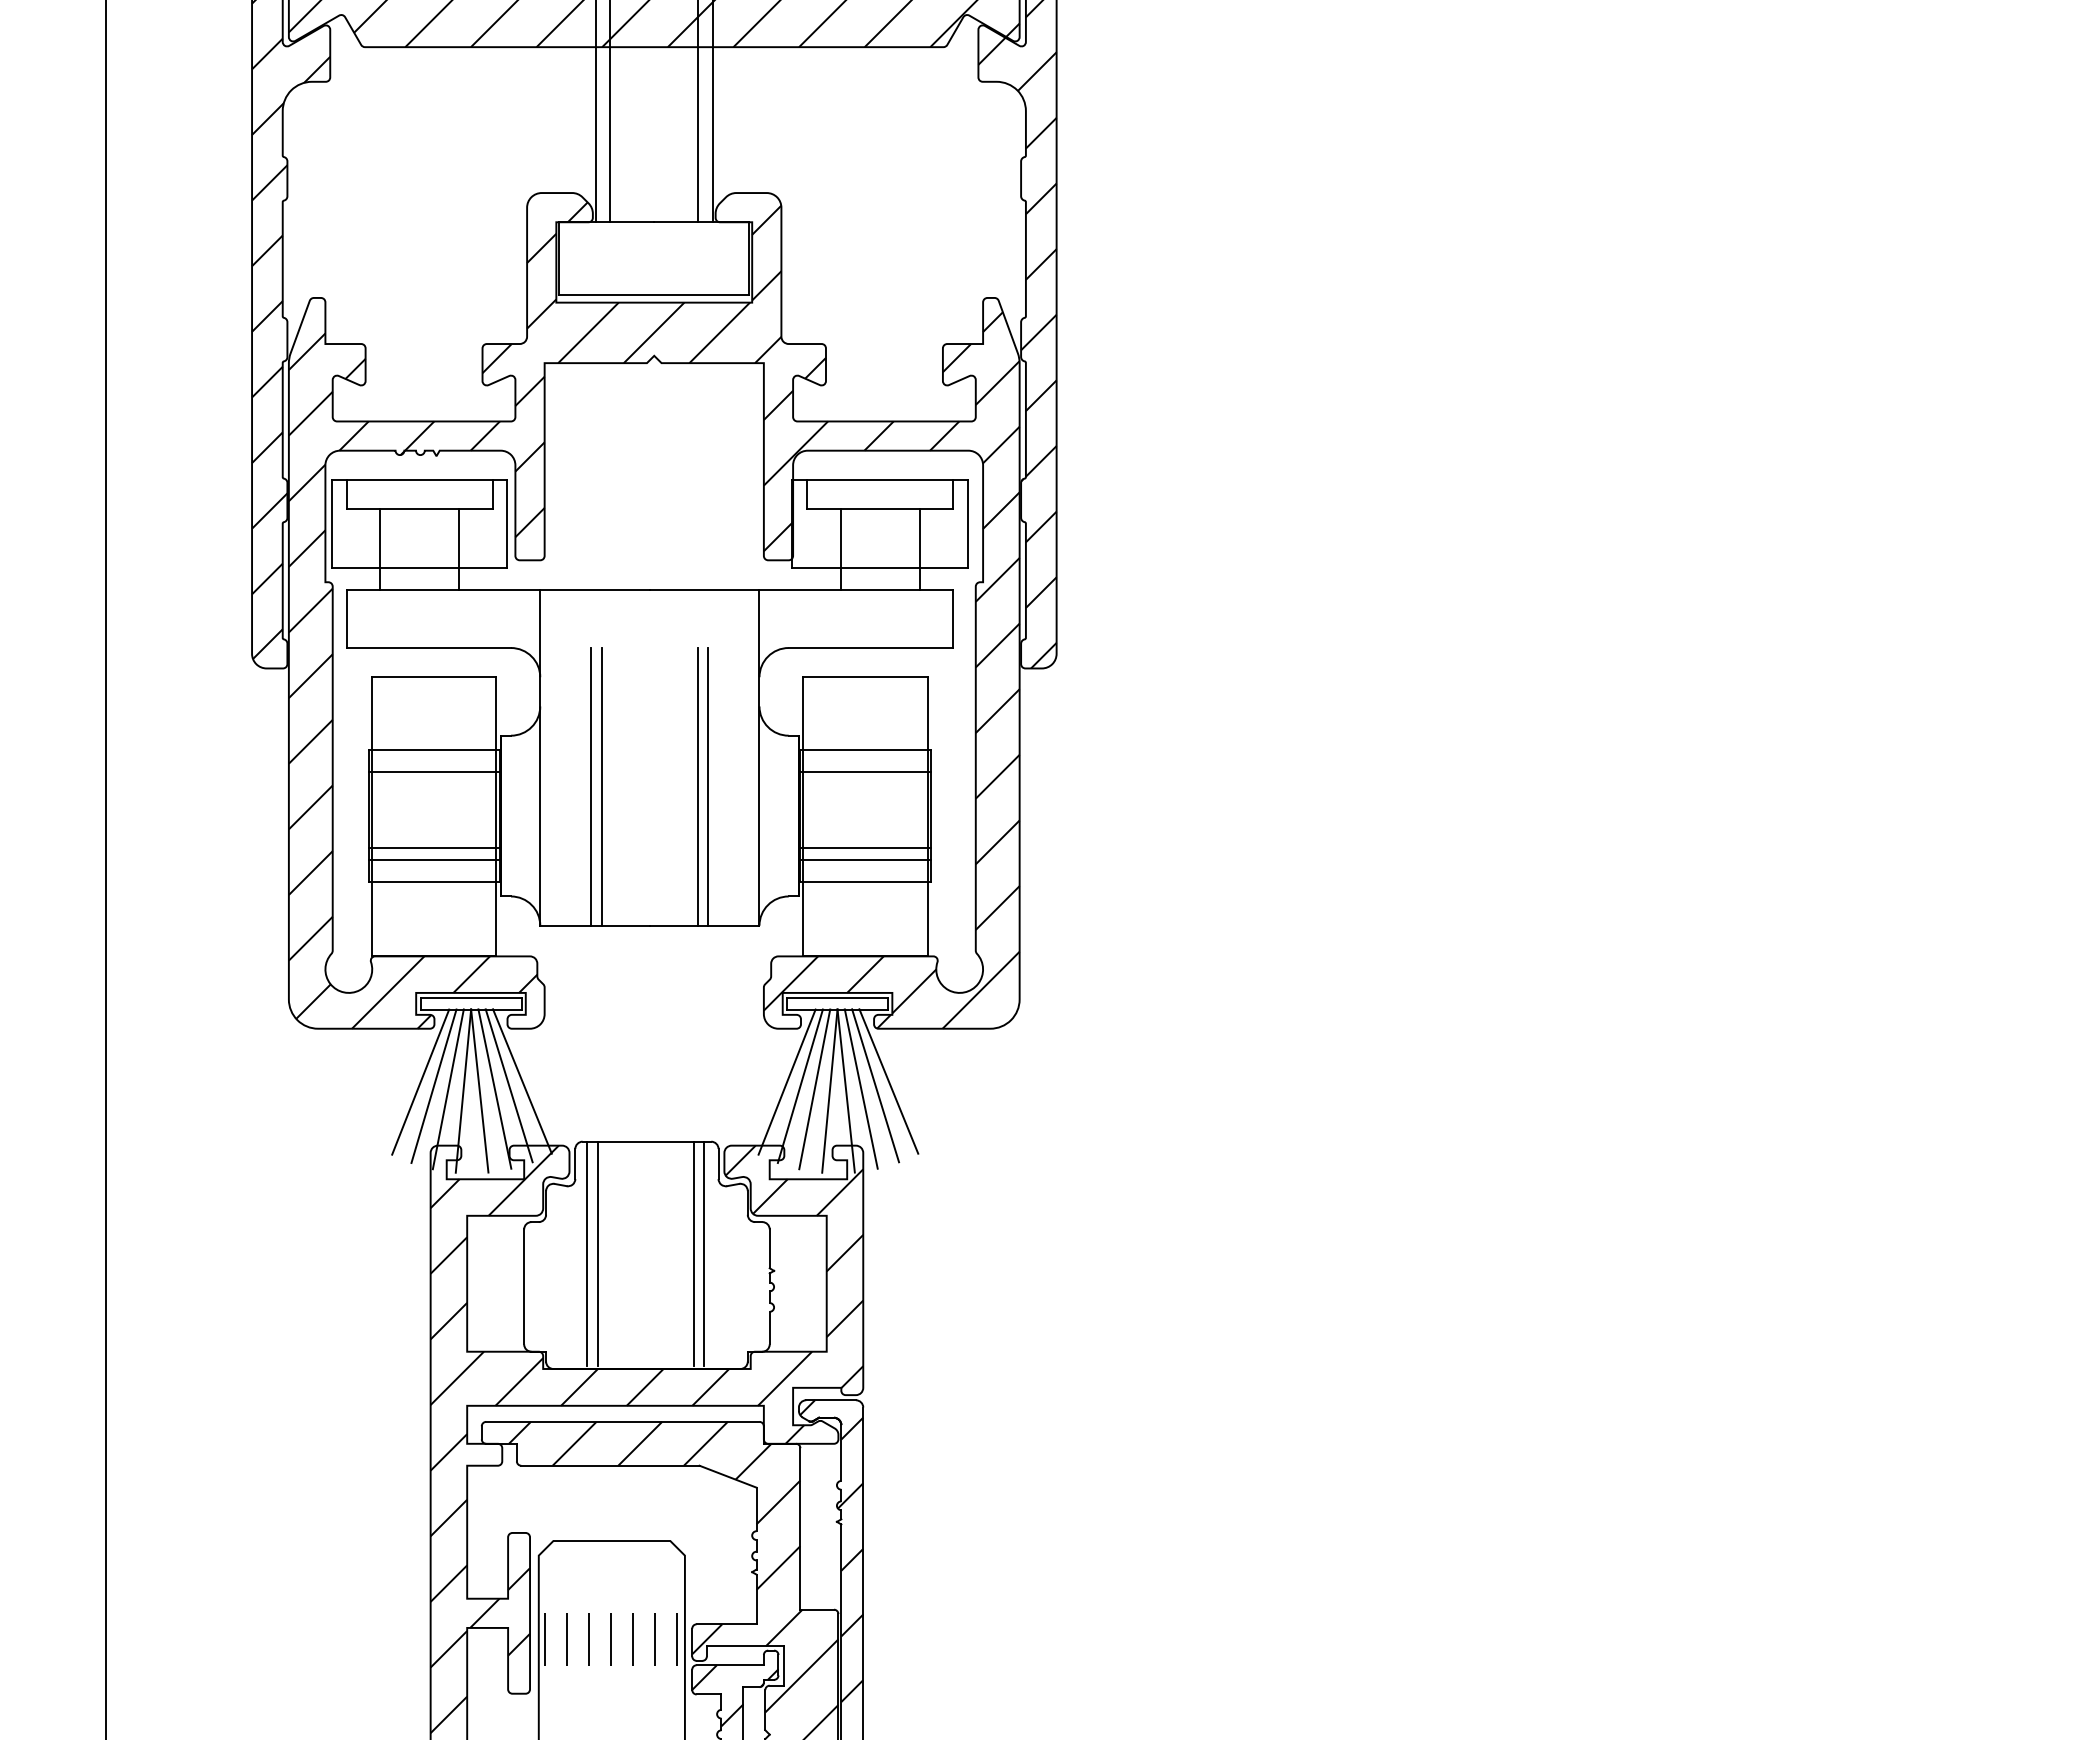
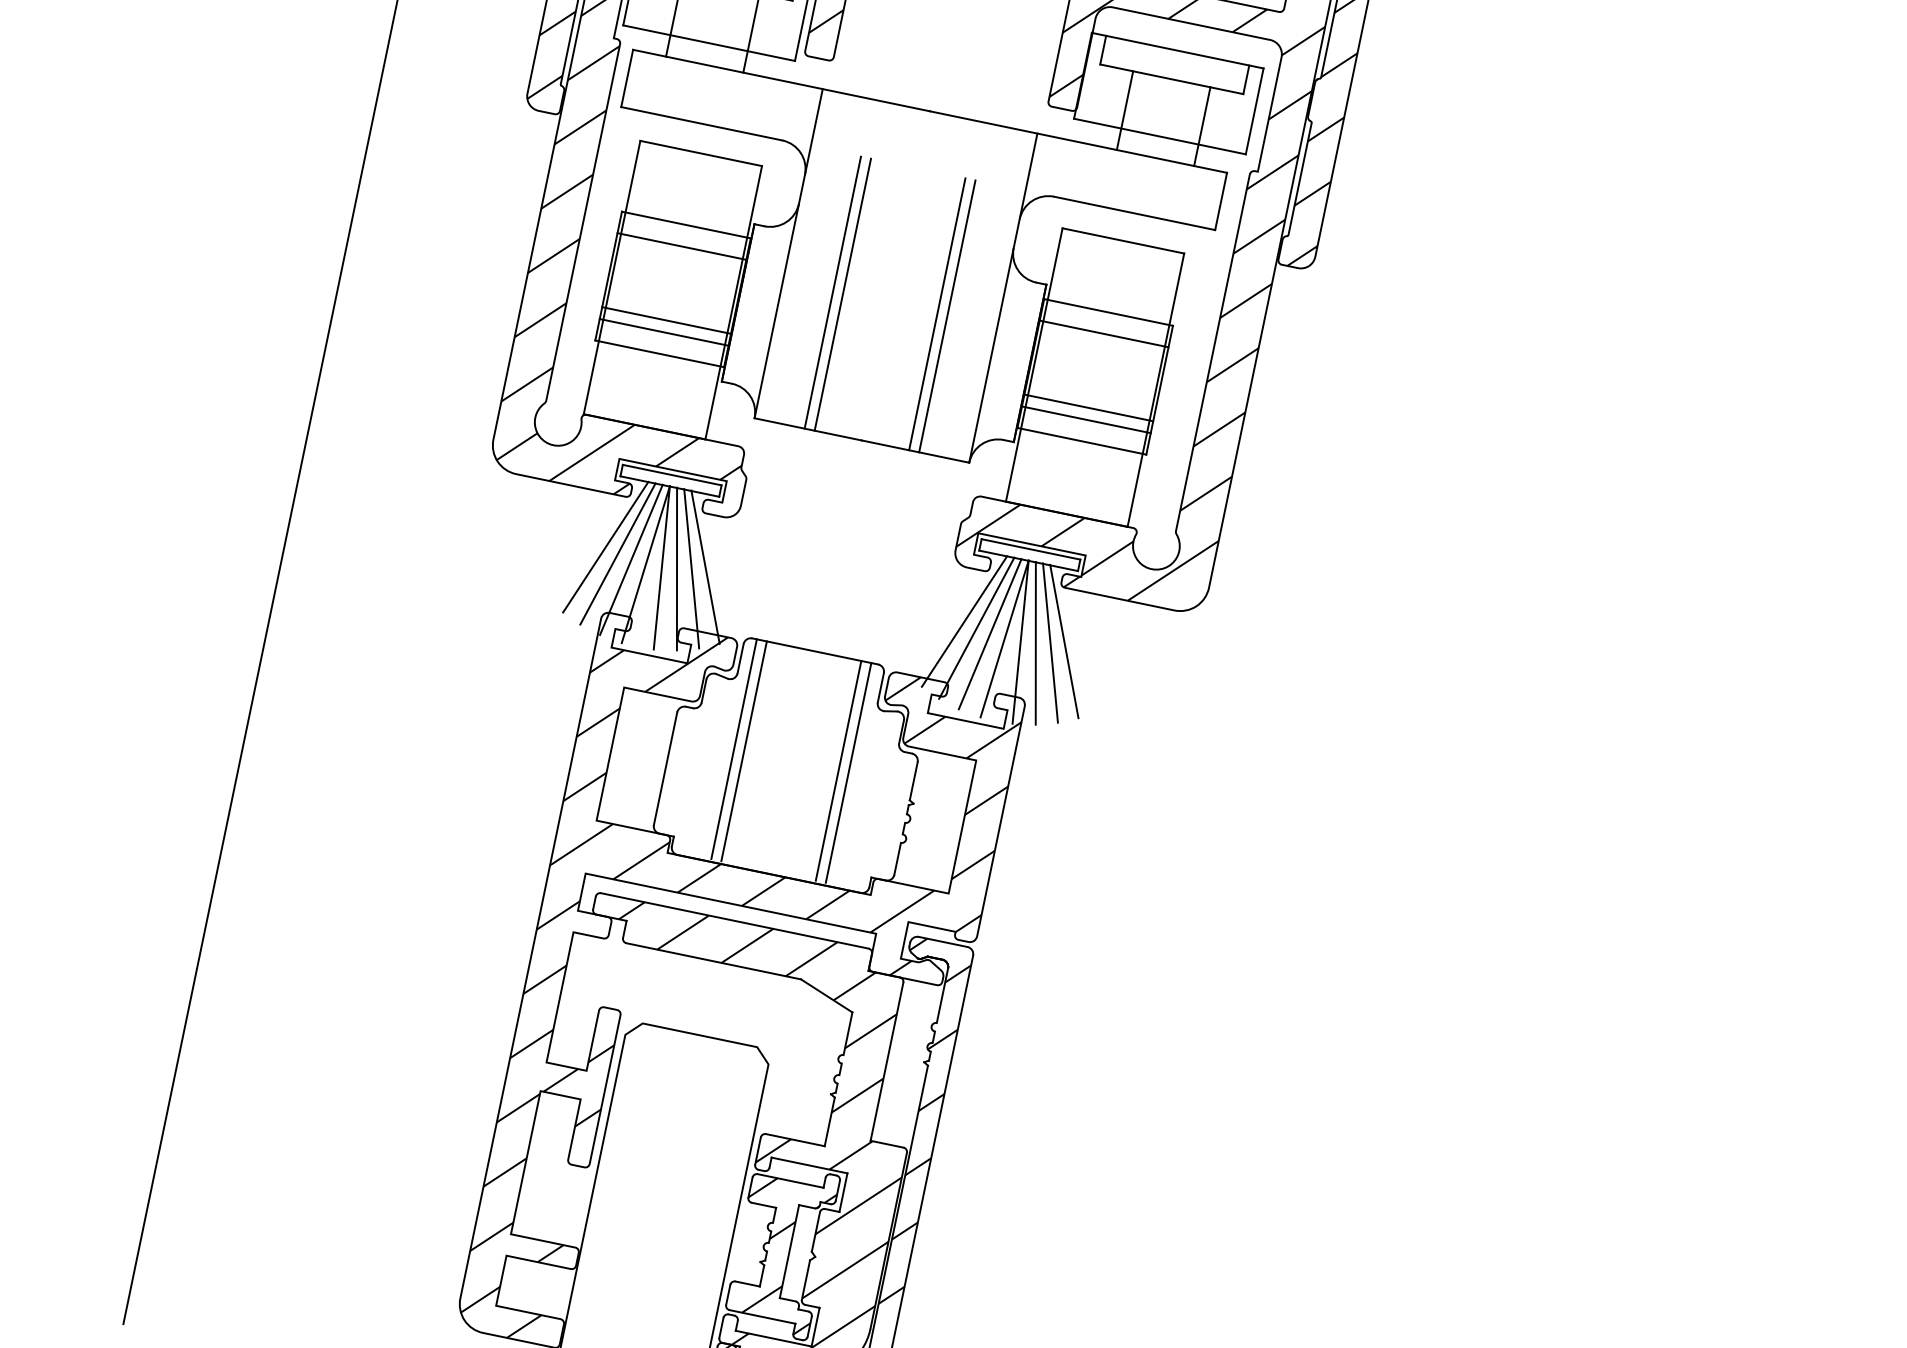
hatch: (610, 1639) -> (678, 1131), removed

